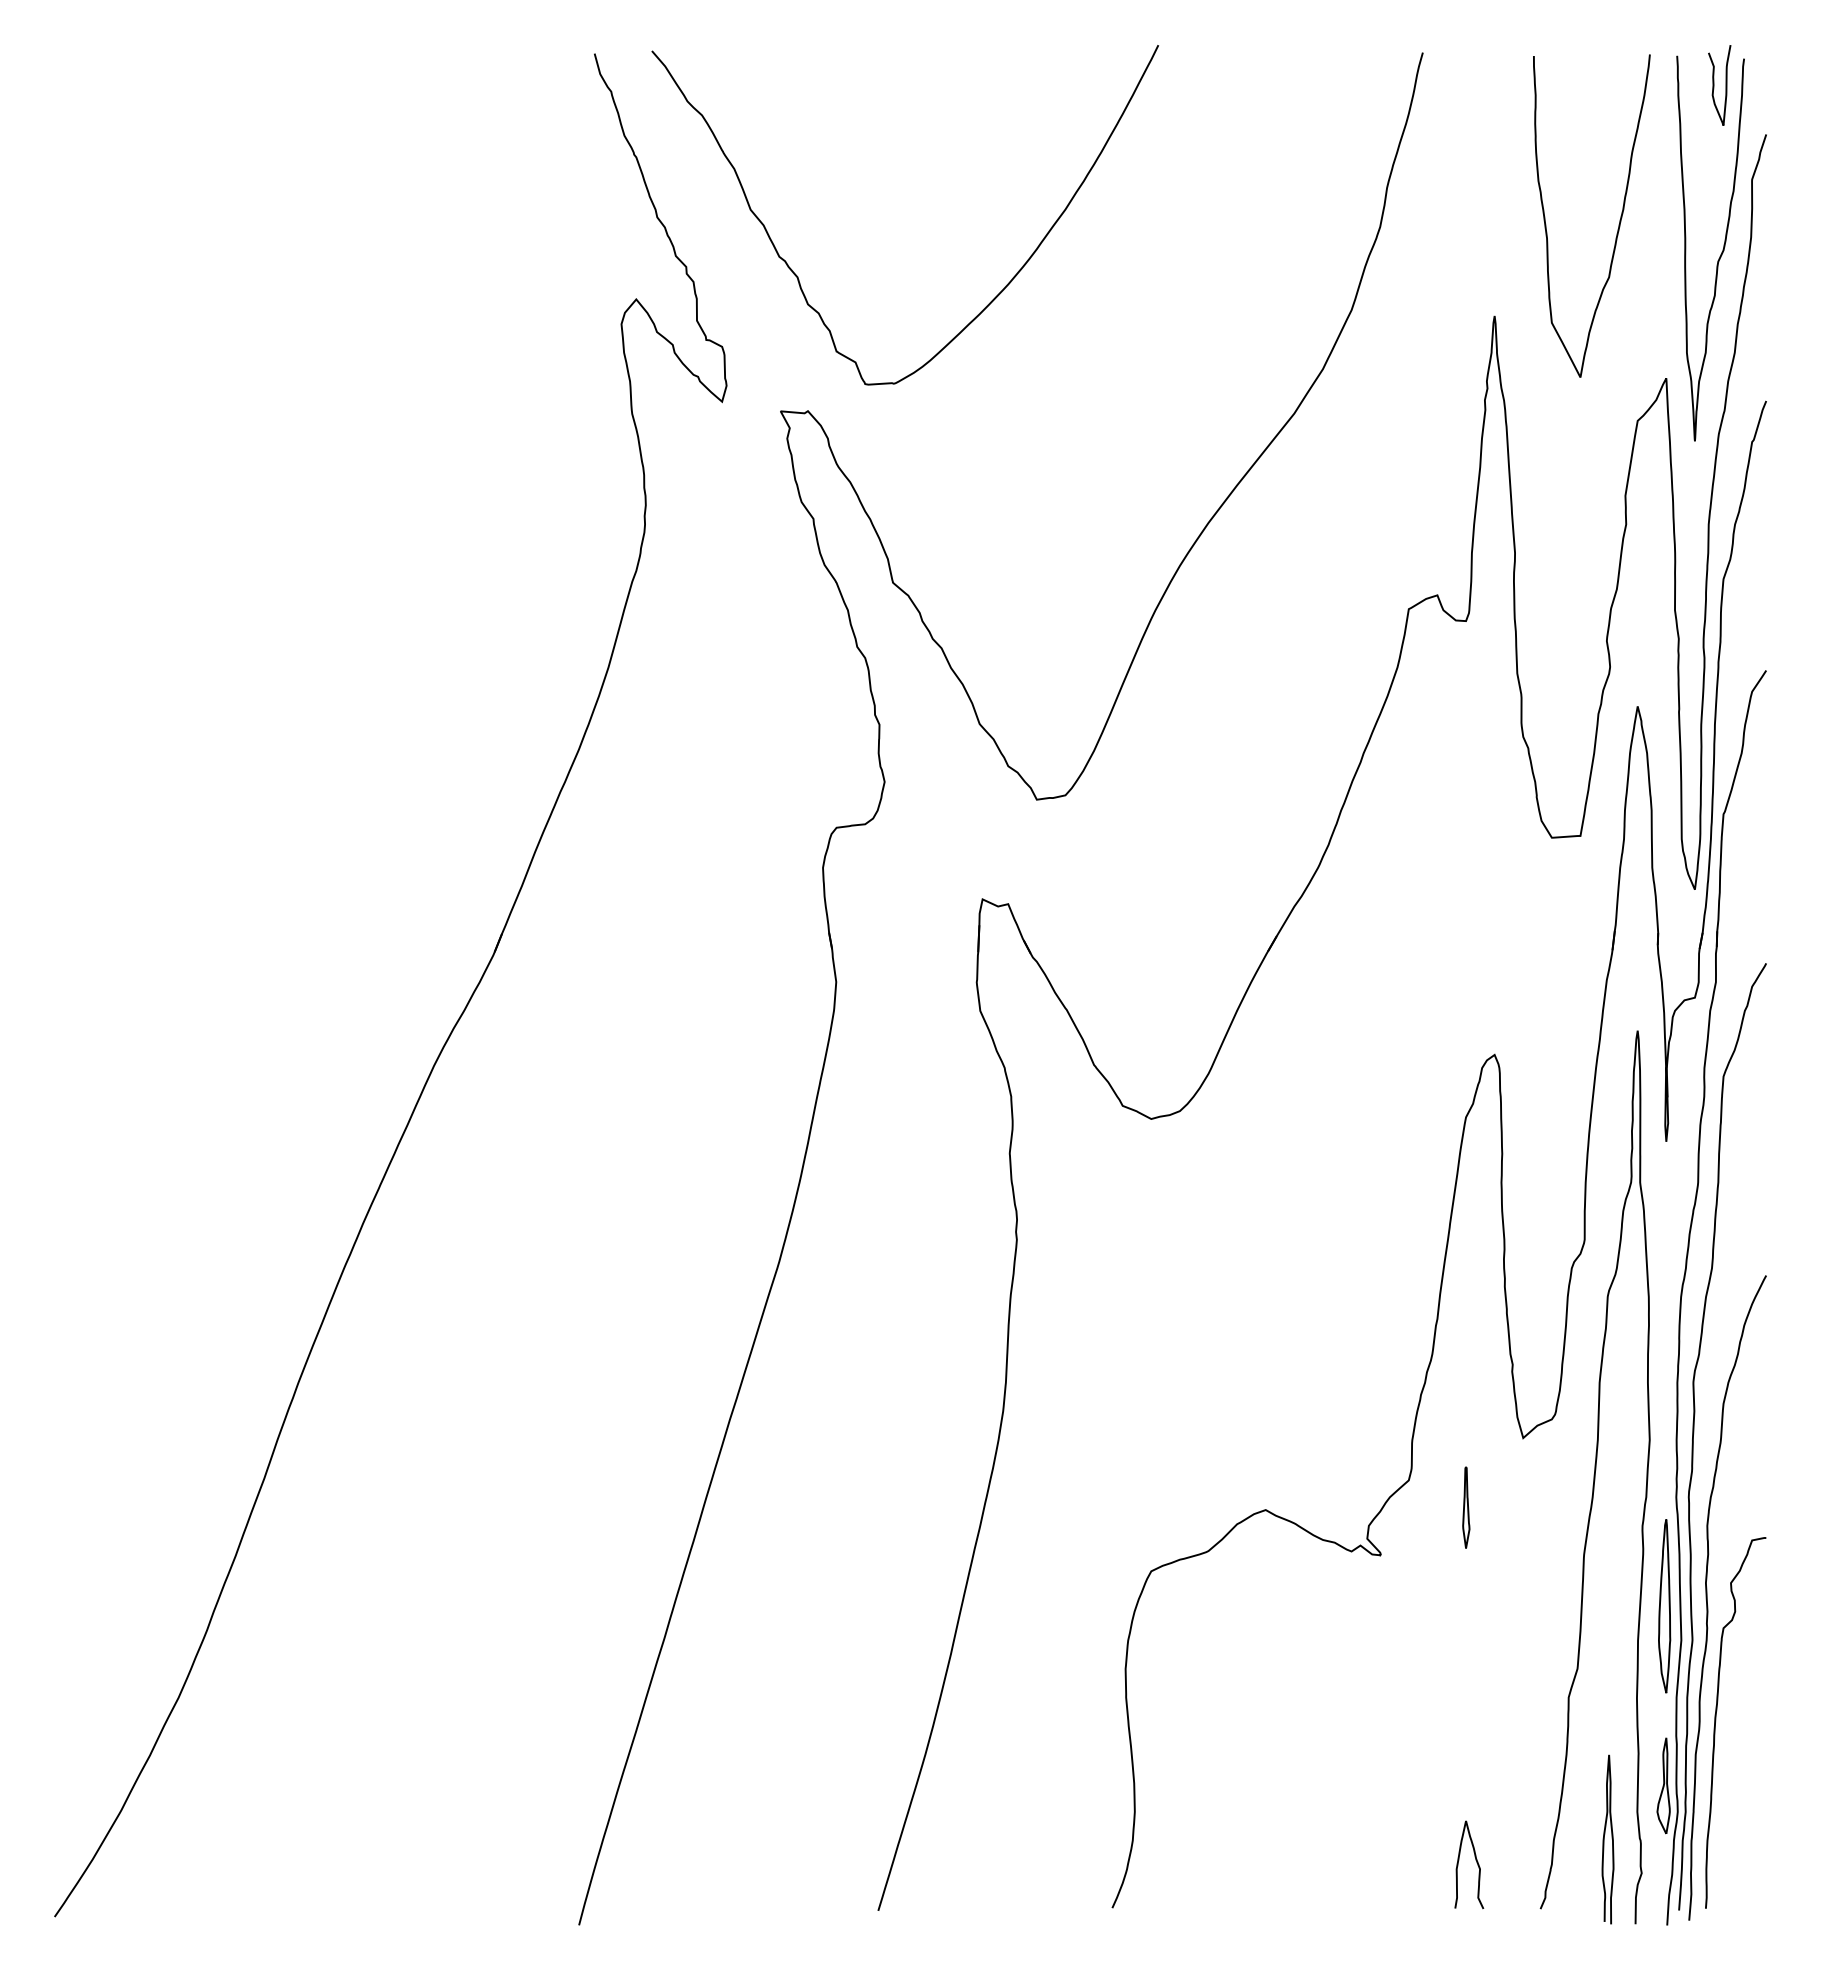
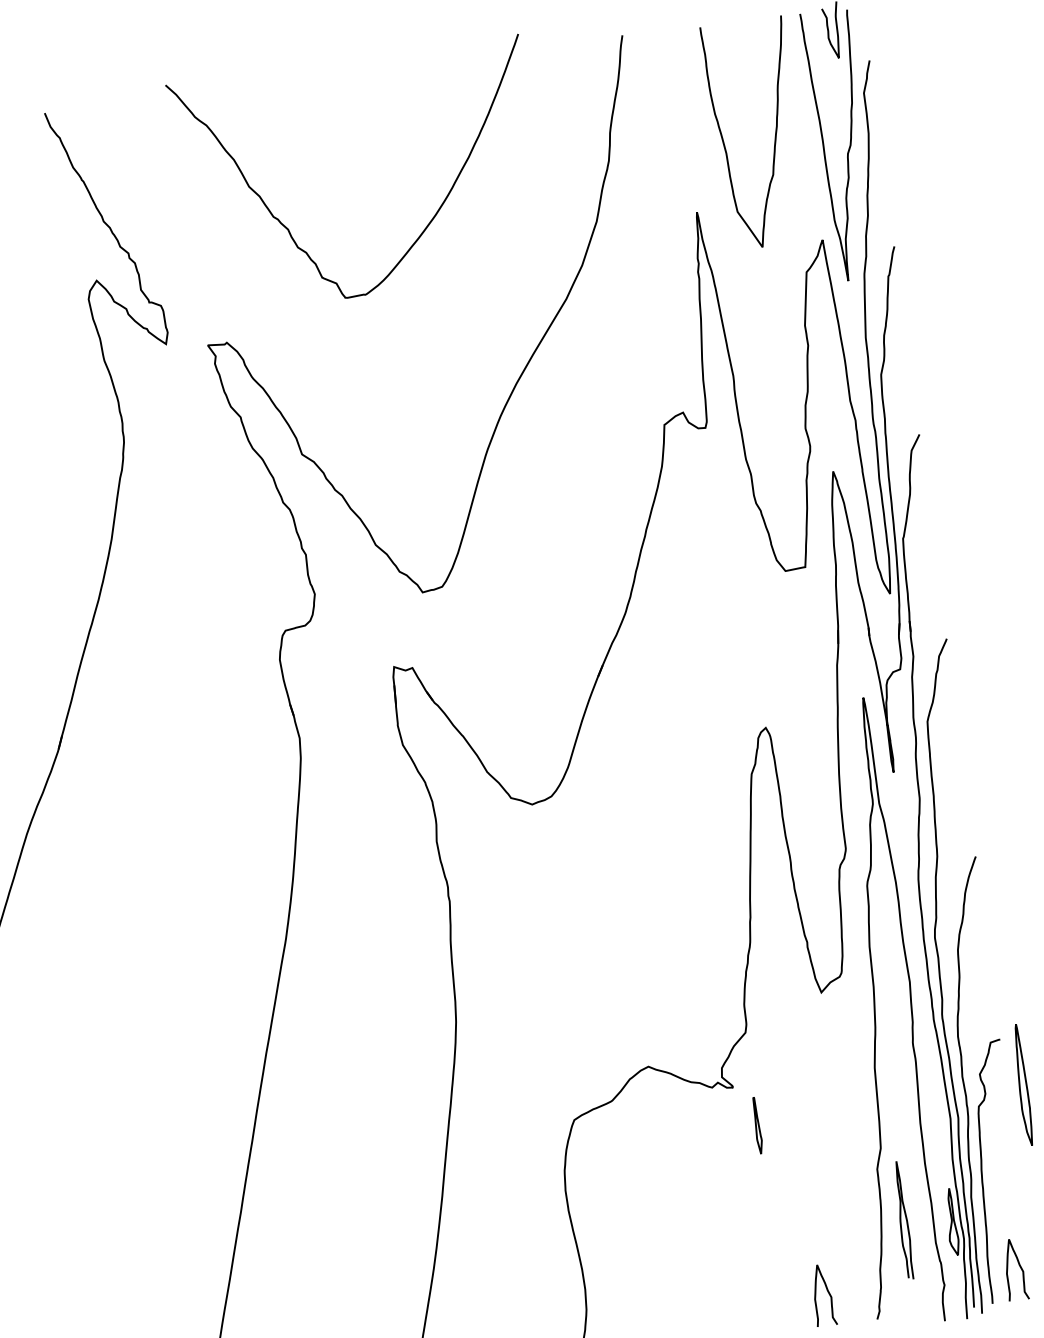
curve: (990, 301) -> (424, 228), moved
part: (1466, 1507) -> (757, 1125), moved
part: (1664, 1606) -> (1022, 1085), moved
curve: (1604, 1839) -> (901, 1220), moved
curve: (1751, 1863) -> (1020, 1268), added

